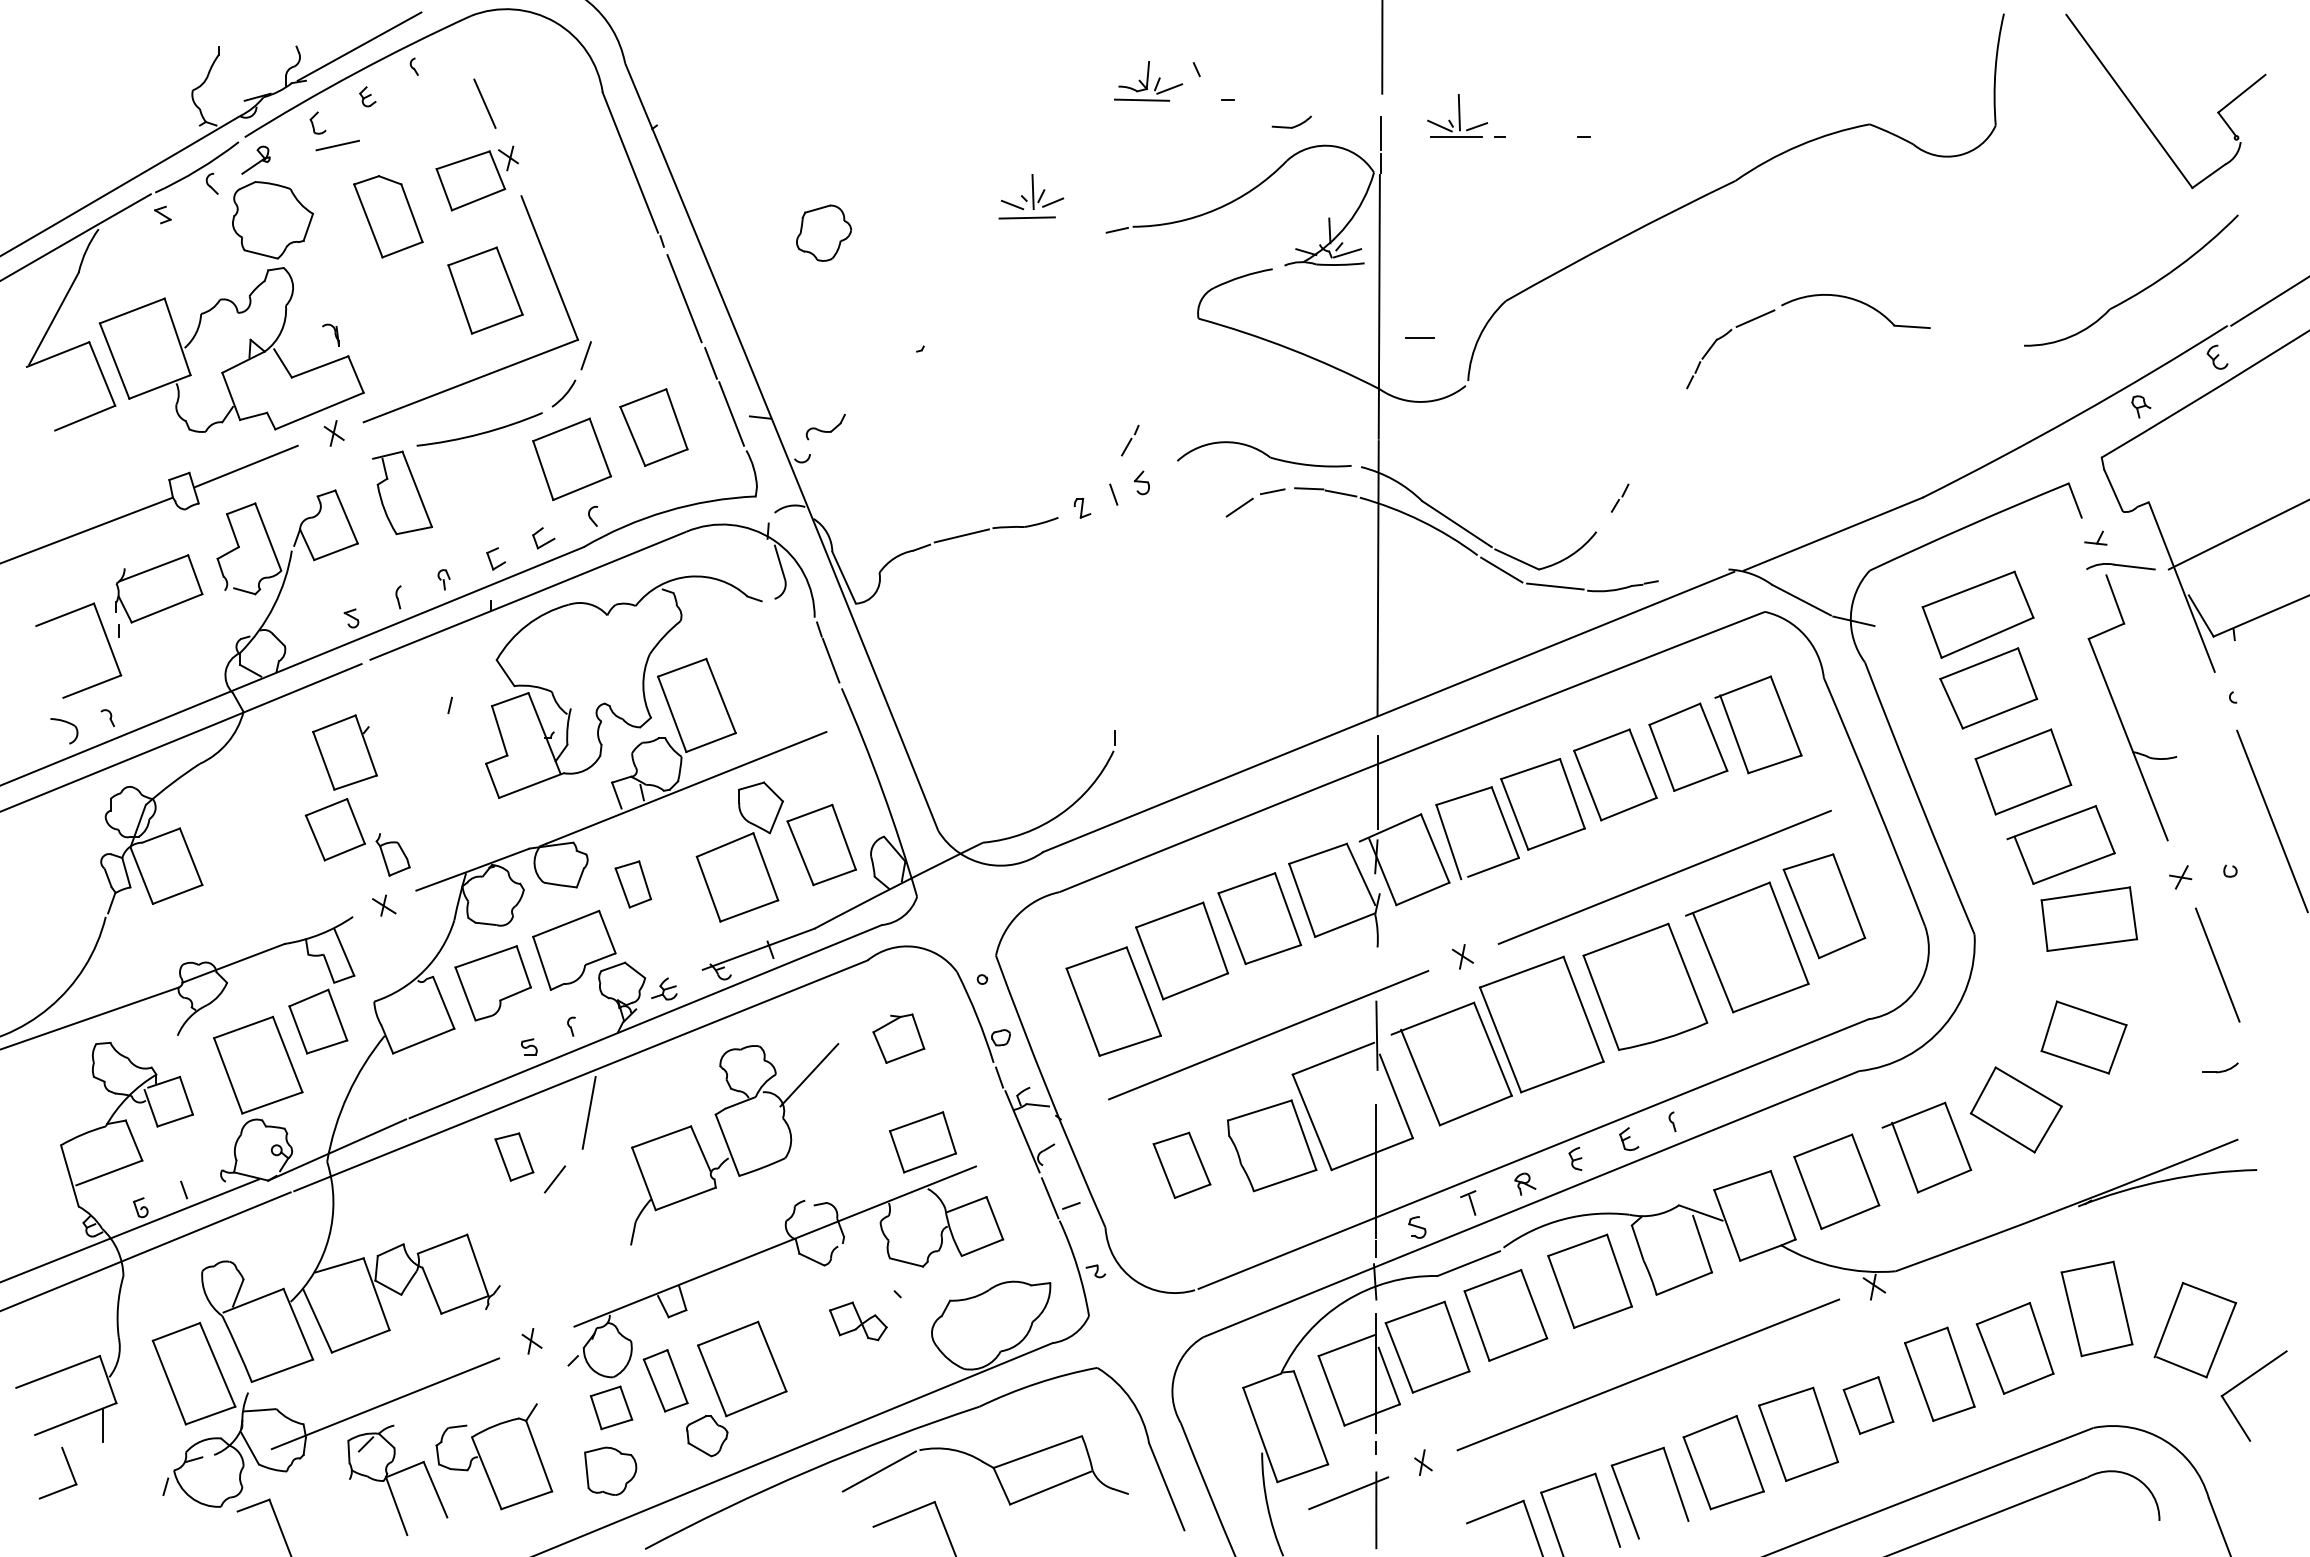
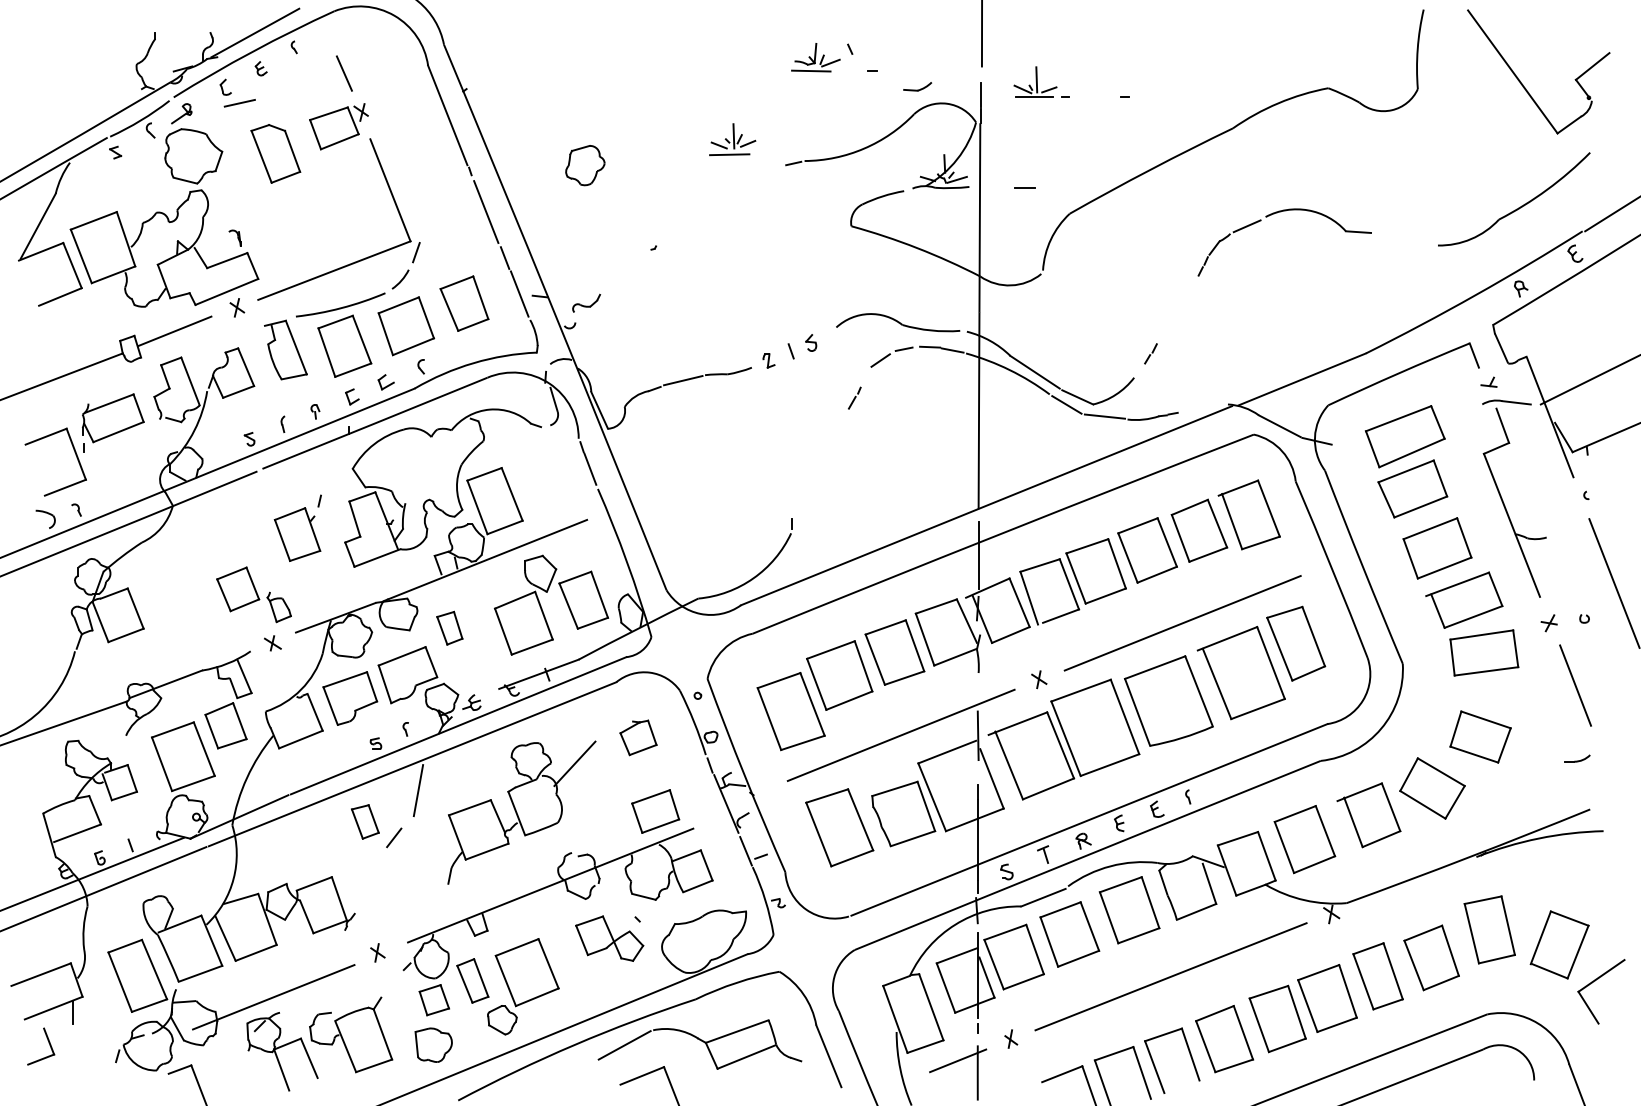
part: (485, 290) -> (344, 346), moved
line: (1419, 337) -> (1024, 187), moved
part: (1130, 440) -> (854, 398), moved
part: (344, 752) -> (297, 534), moved
part: (1181, 1165) -> (839, 827), size x1.67
part: (858, 1321) -> (609, 938), size x1.67
part: (1868, 1405) -> (1327, 998), size x1.67

